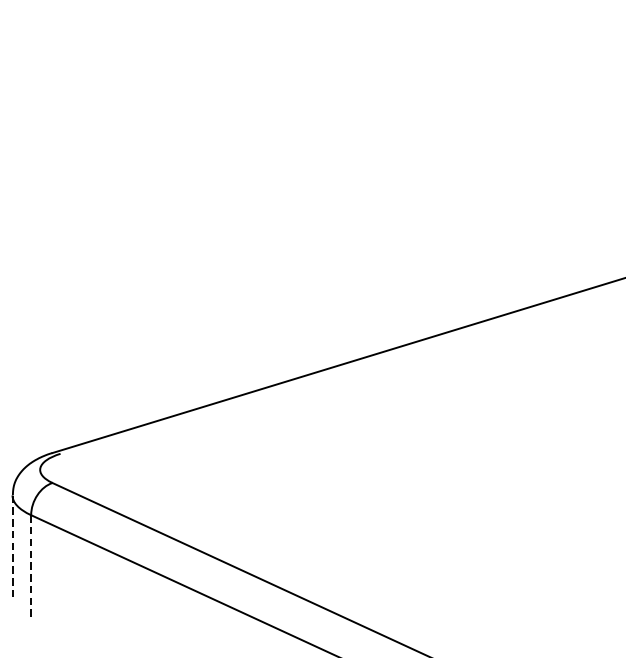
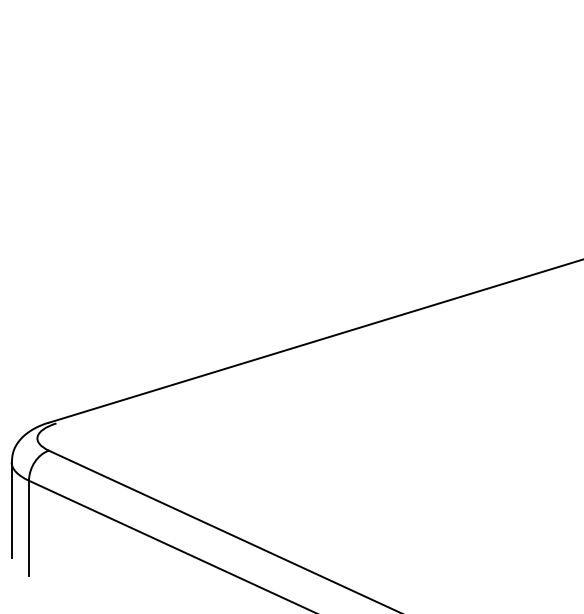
line: (12, 547) -> (11, 510), dashed -> solid
line: (31, 566) -> (29, 528), dashed -> solid

